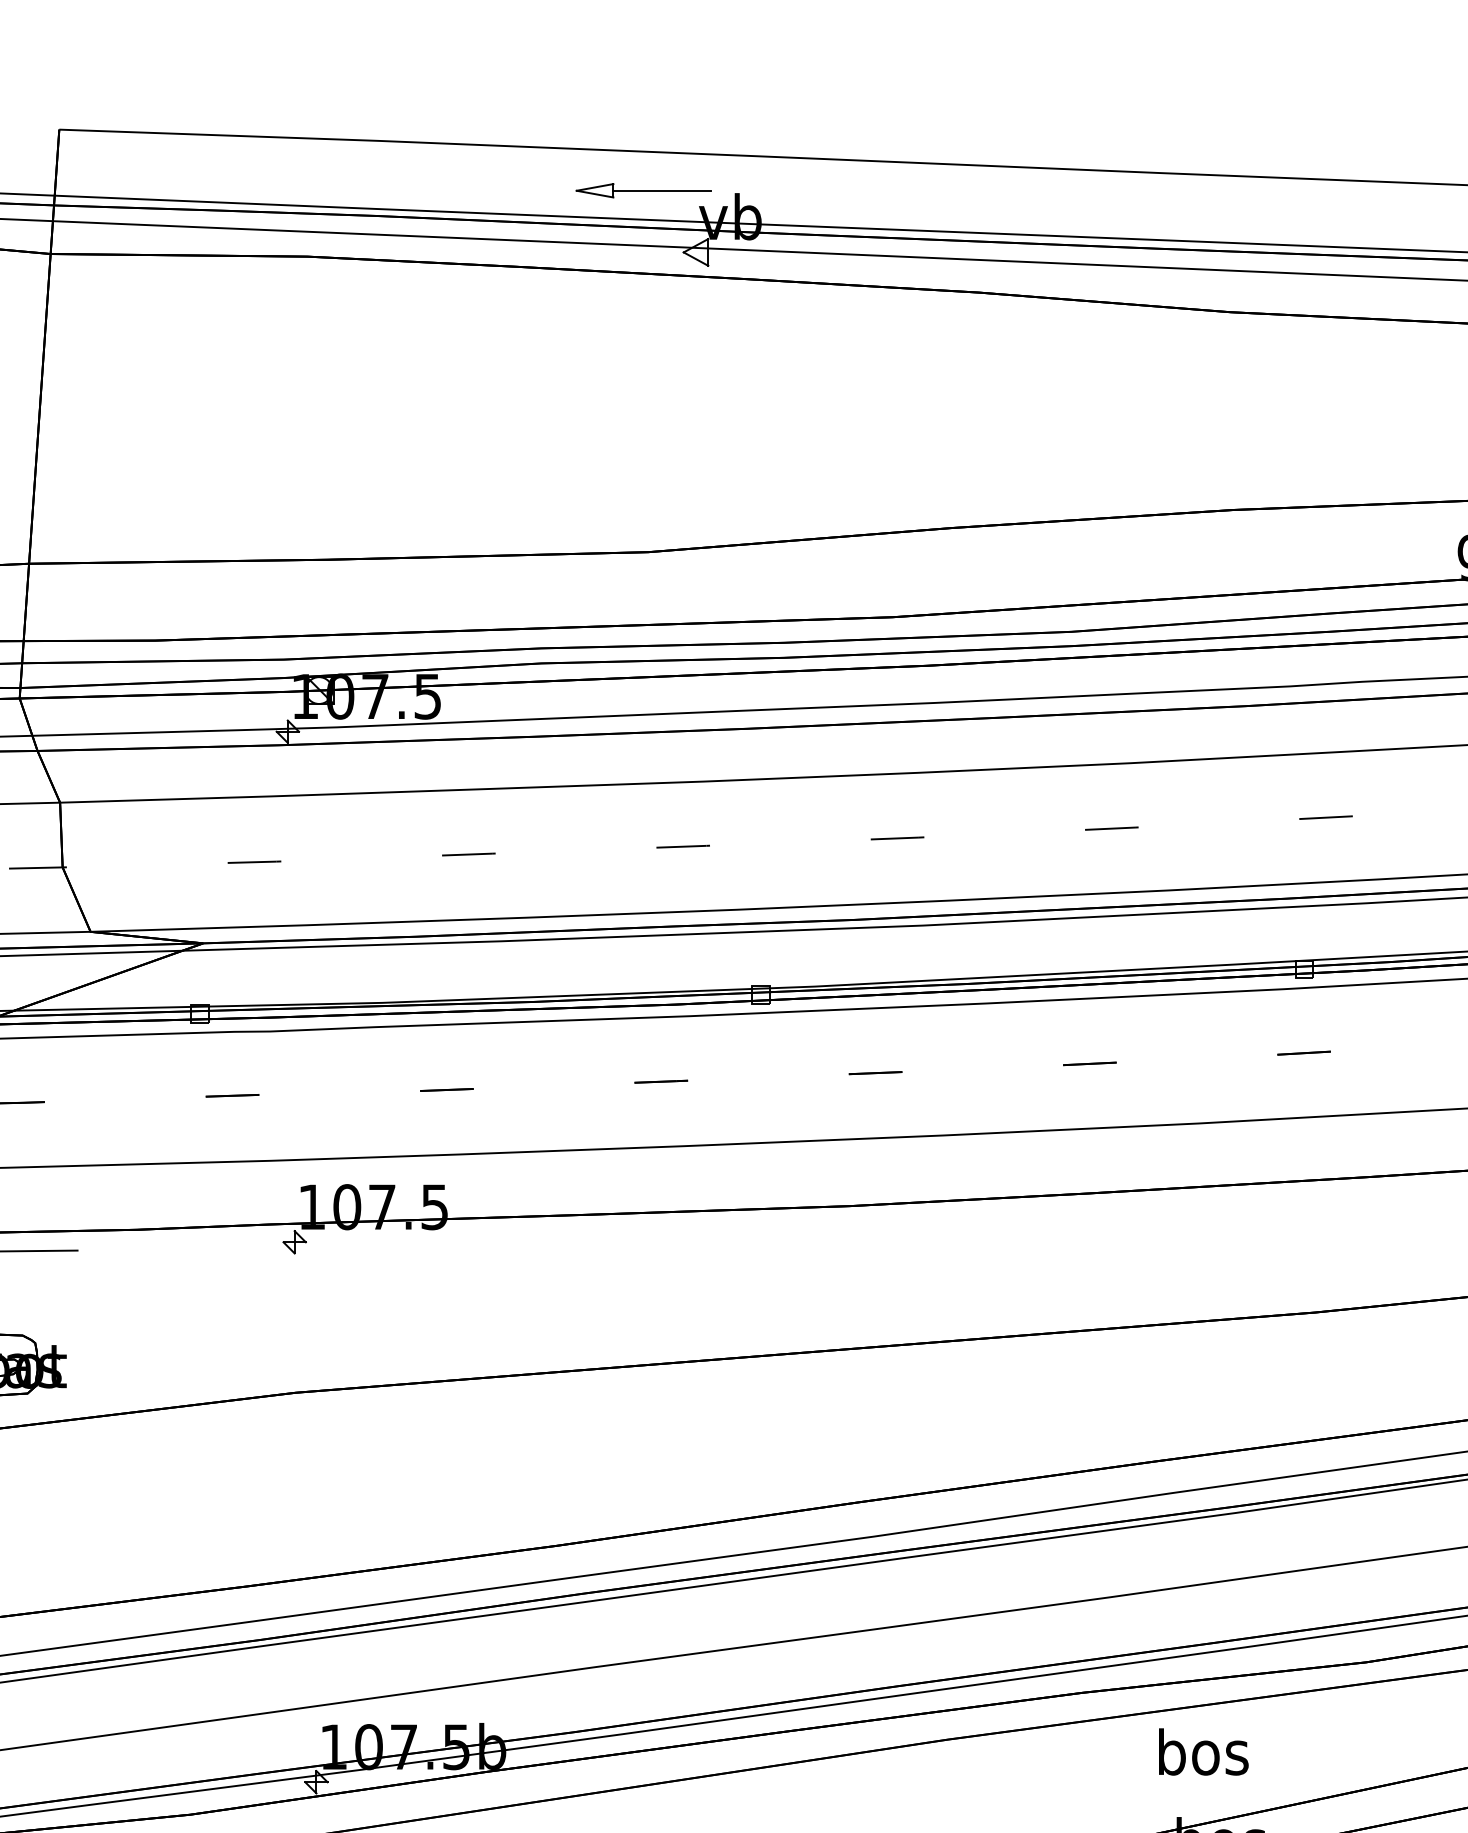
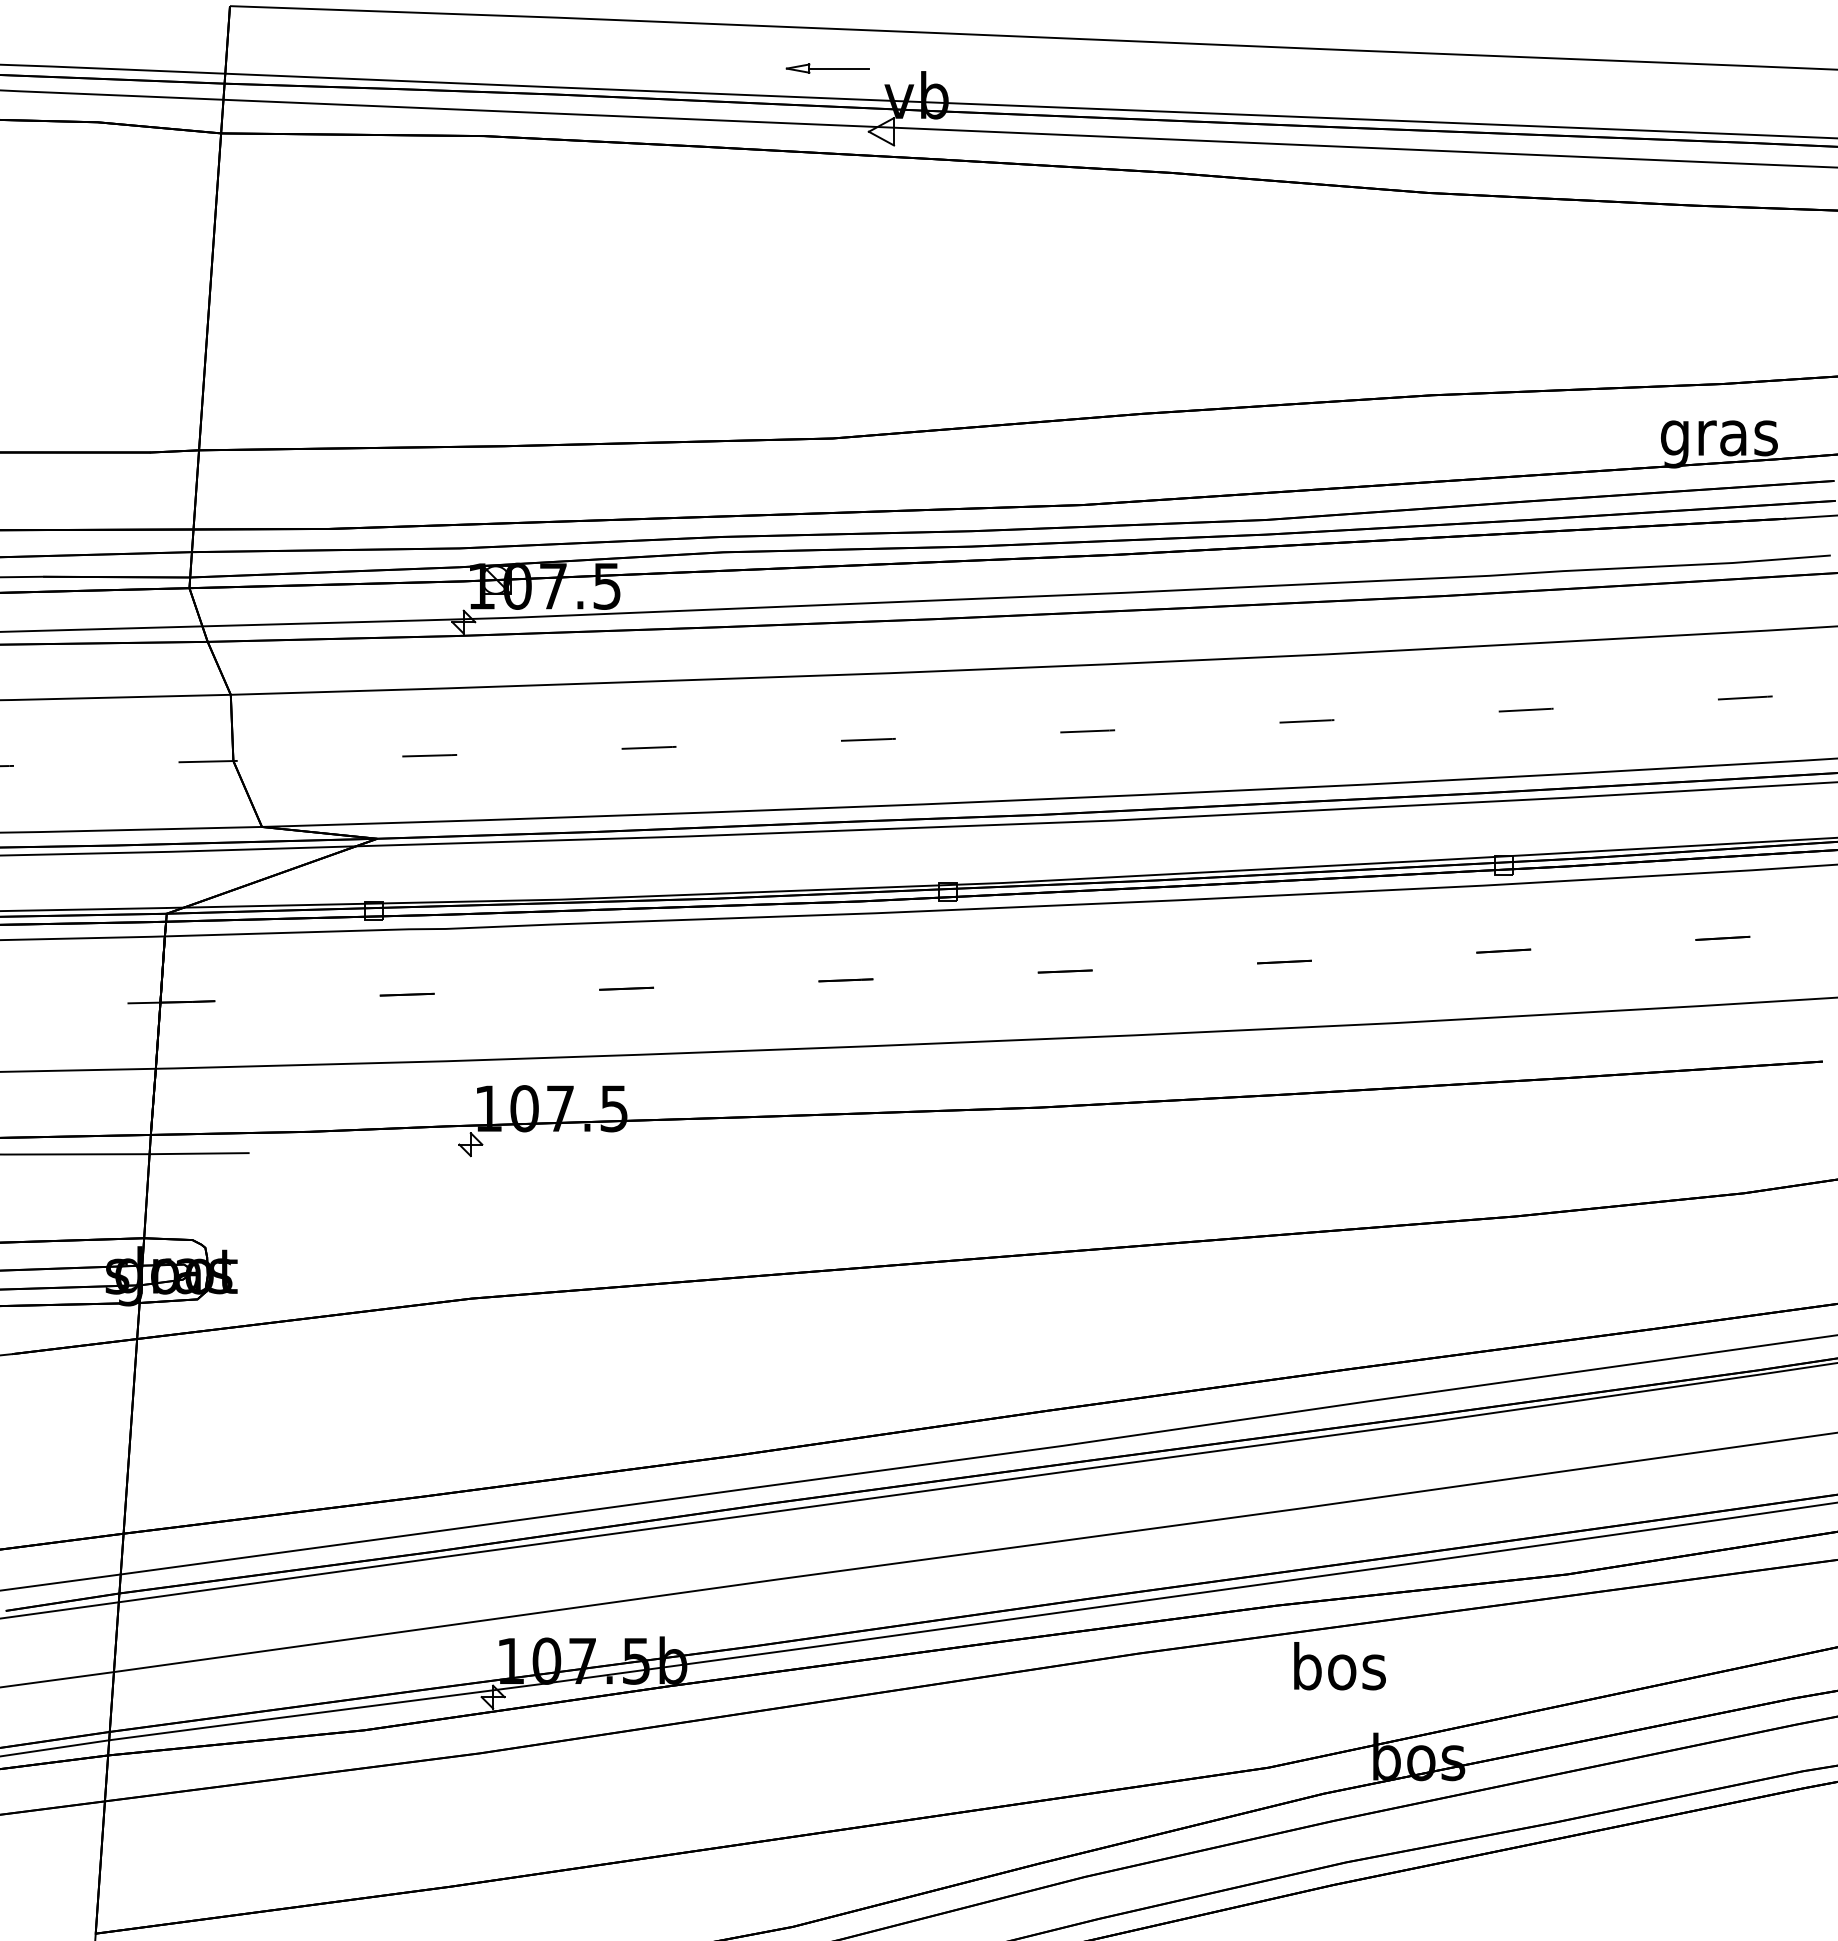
part: (643, 190) -> (827, 68), size x0.6
text: (1203, 1752) -> (1339, 1666), moved

